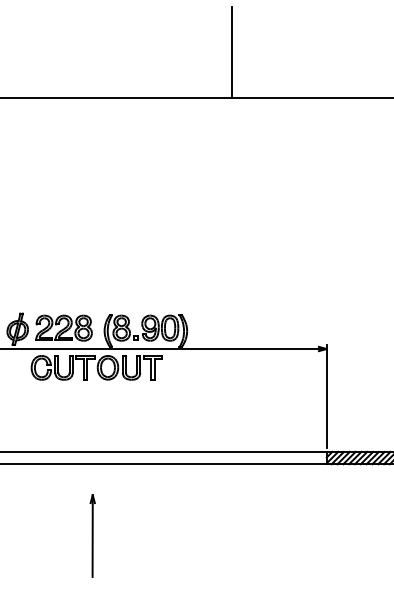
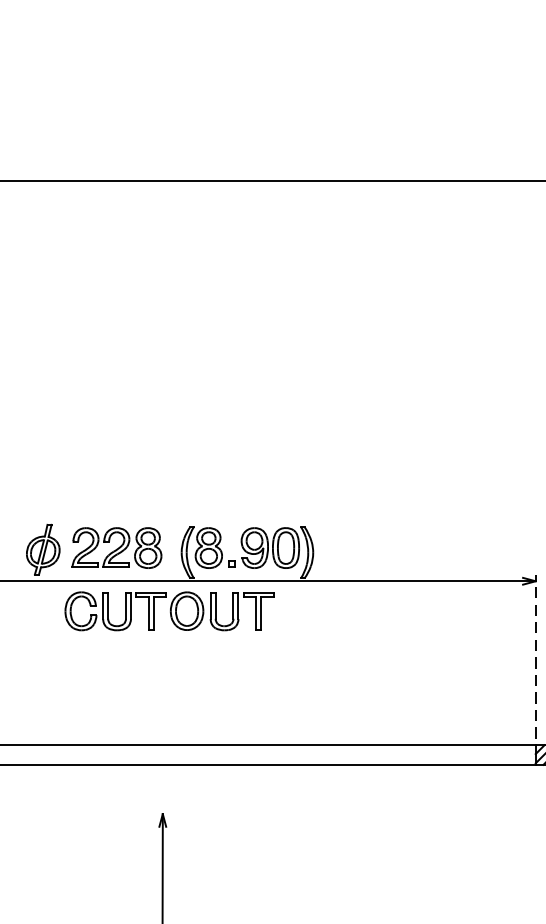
line: (232, 52) -> (385, 108), removed
line: (326, 395) -> (535, 655), solid -> dashed

